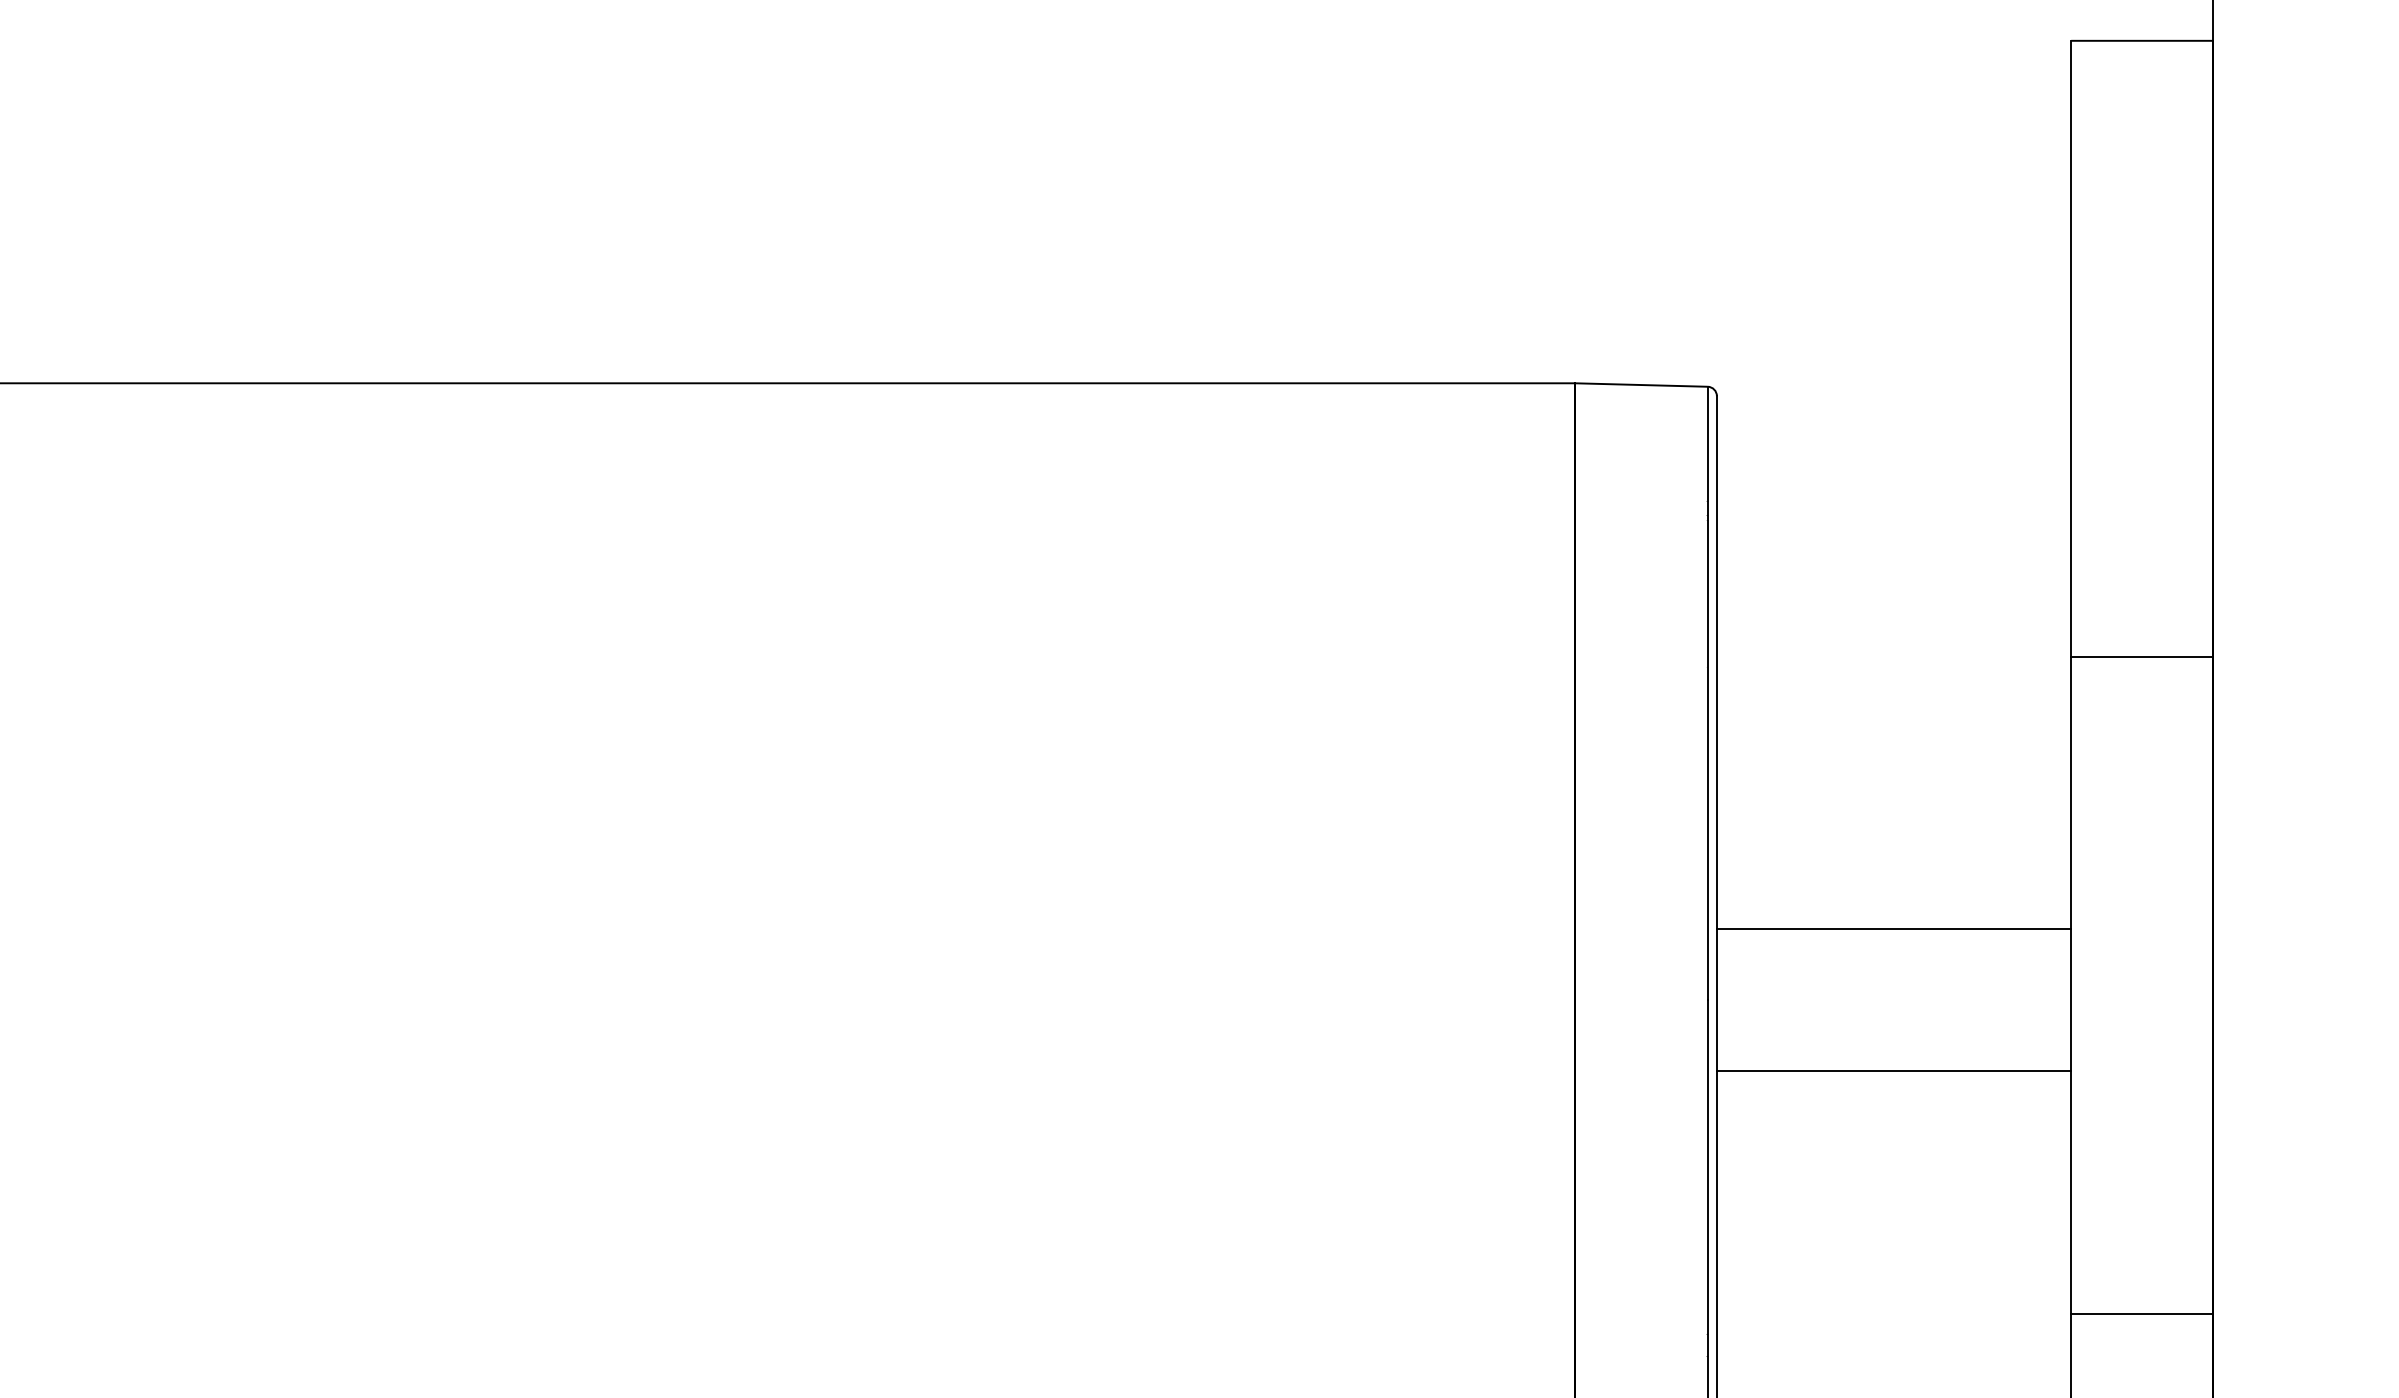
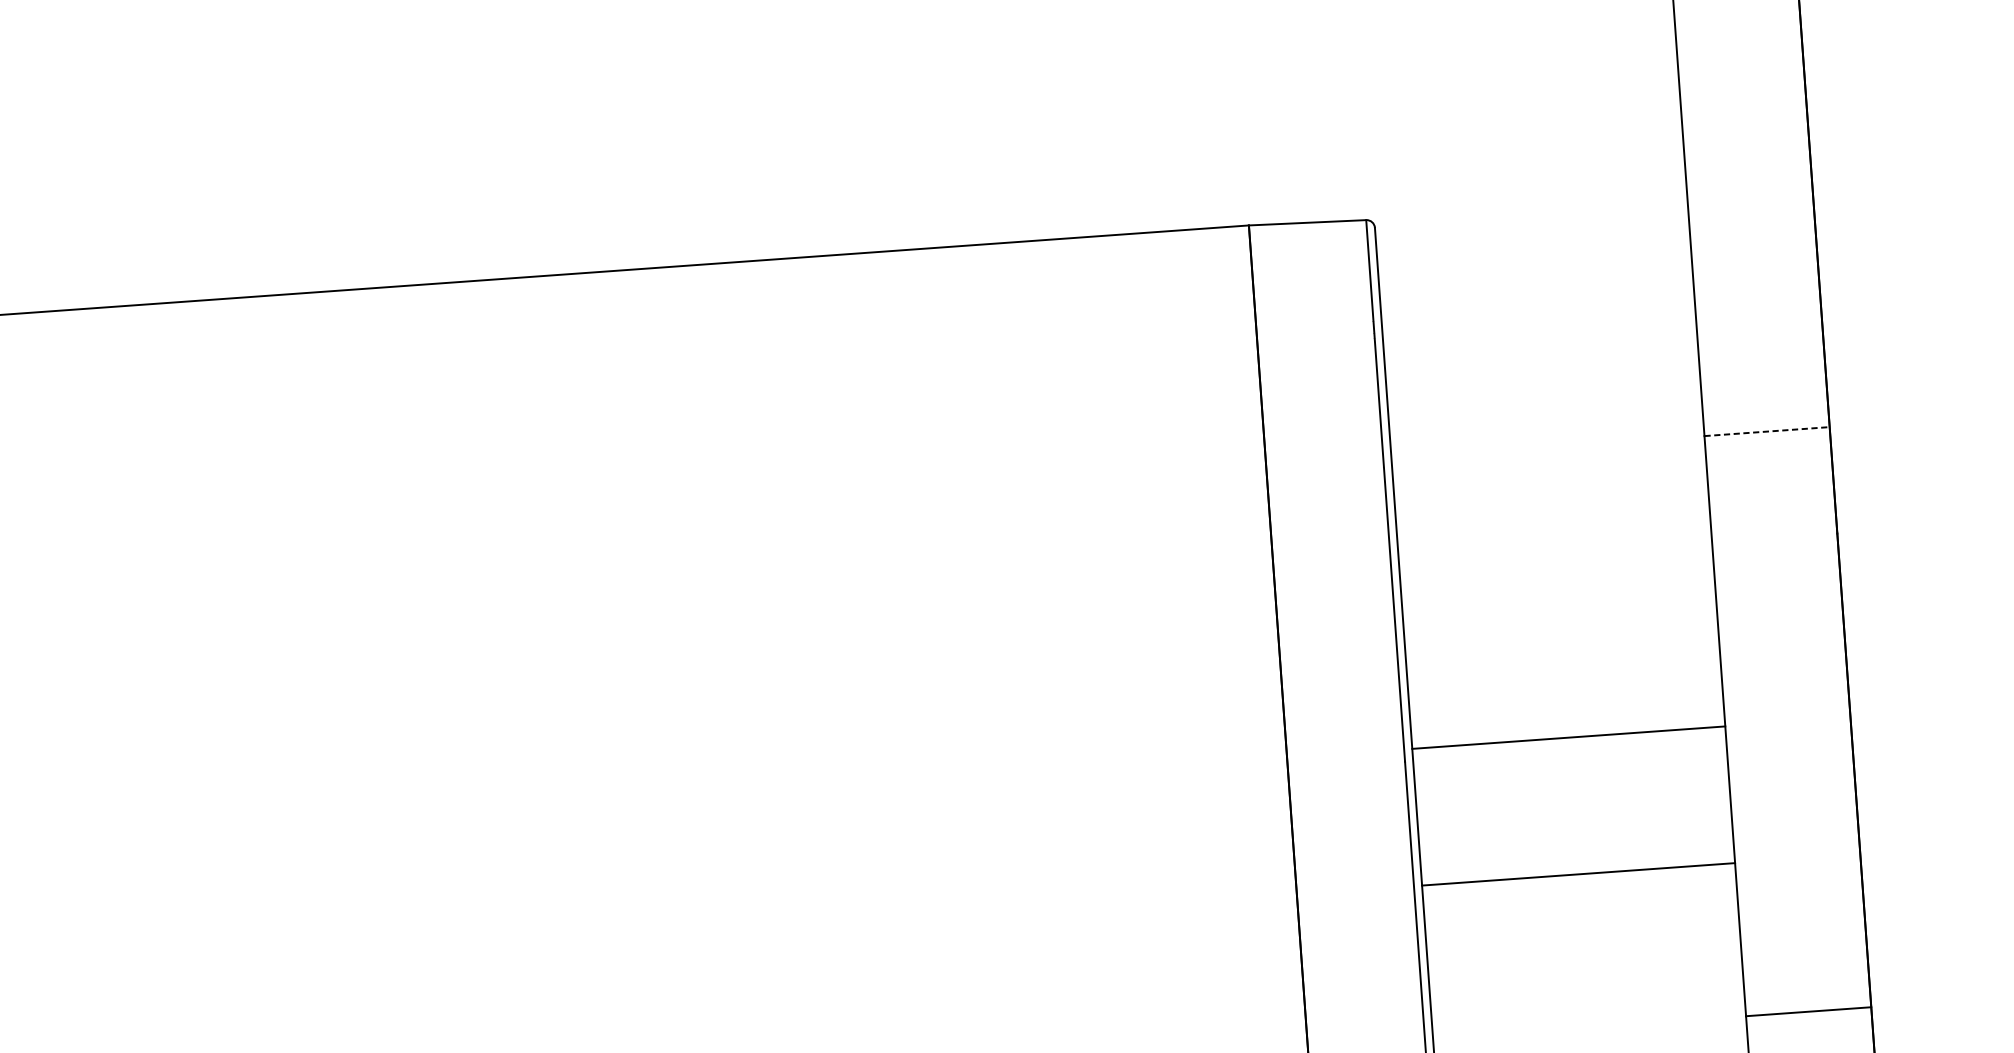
line: (2142, 657) -> (1767, 431), solid -> dashed
line: (1893, 928) -> (1568, 737), moved
line: (1893, 1070) -> (1578, 874), moved

